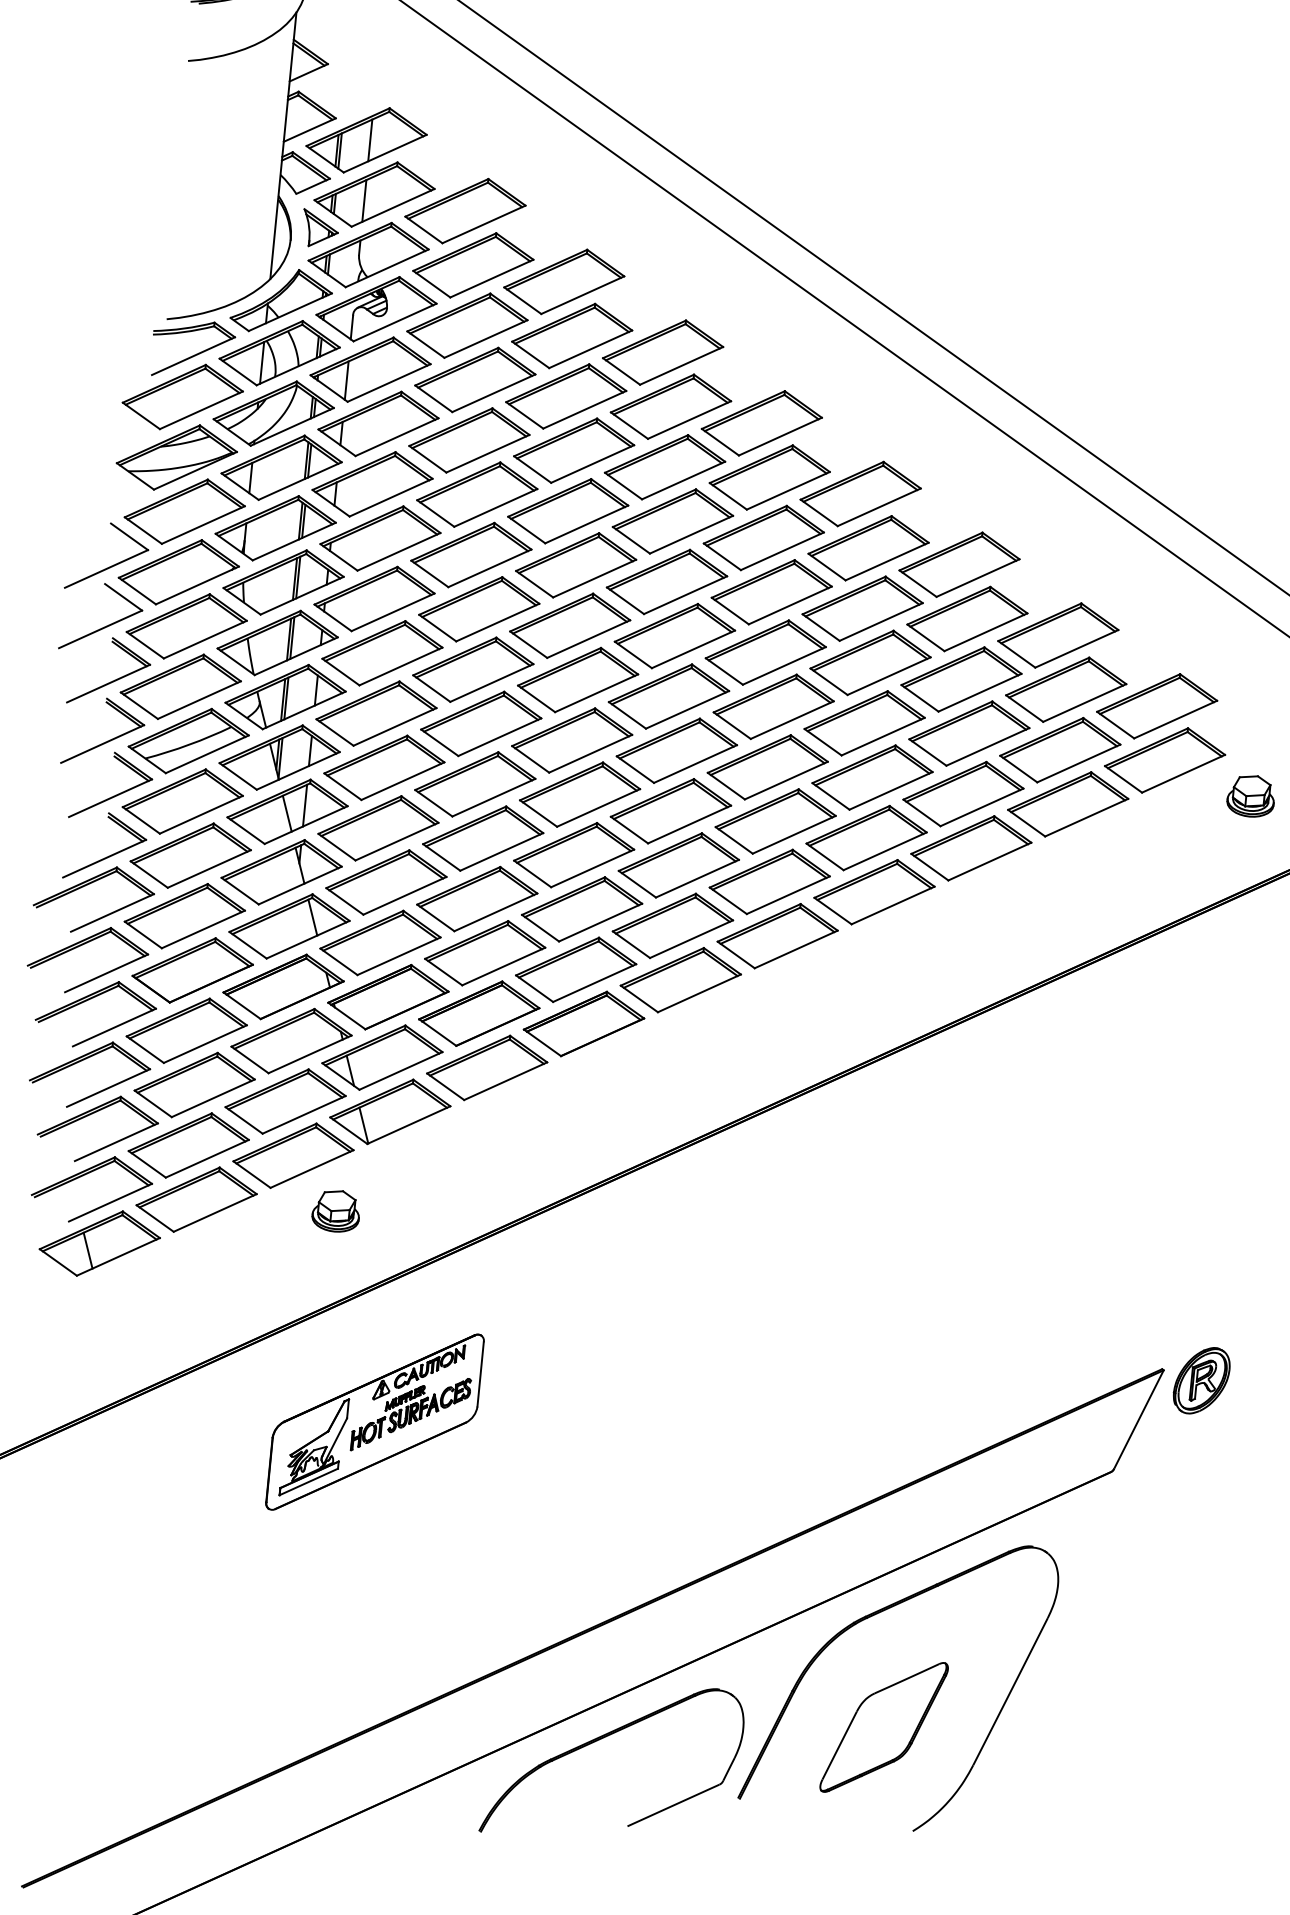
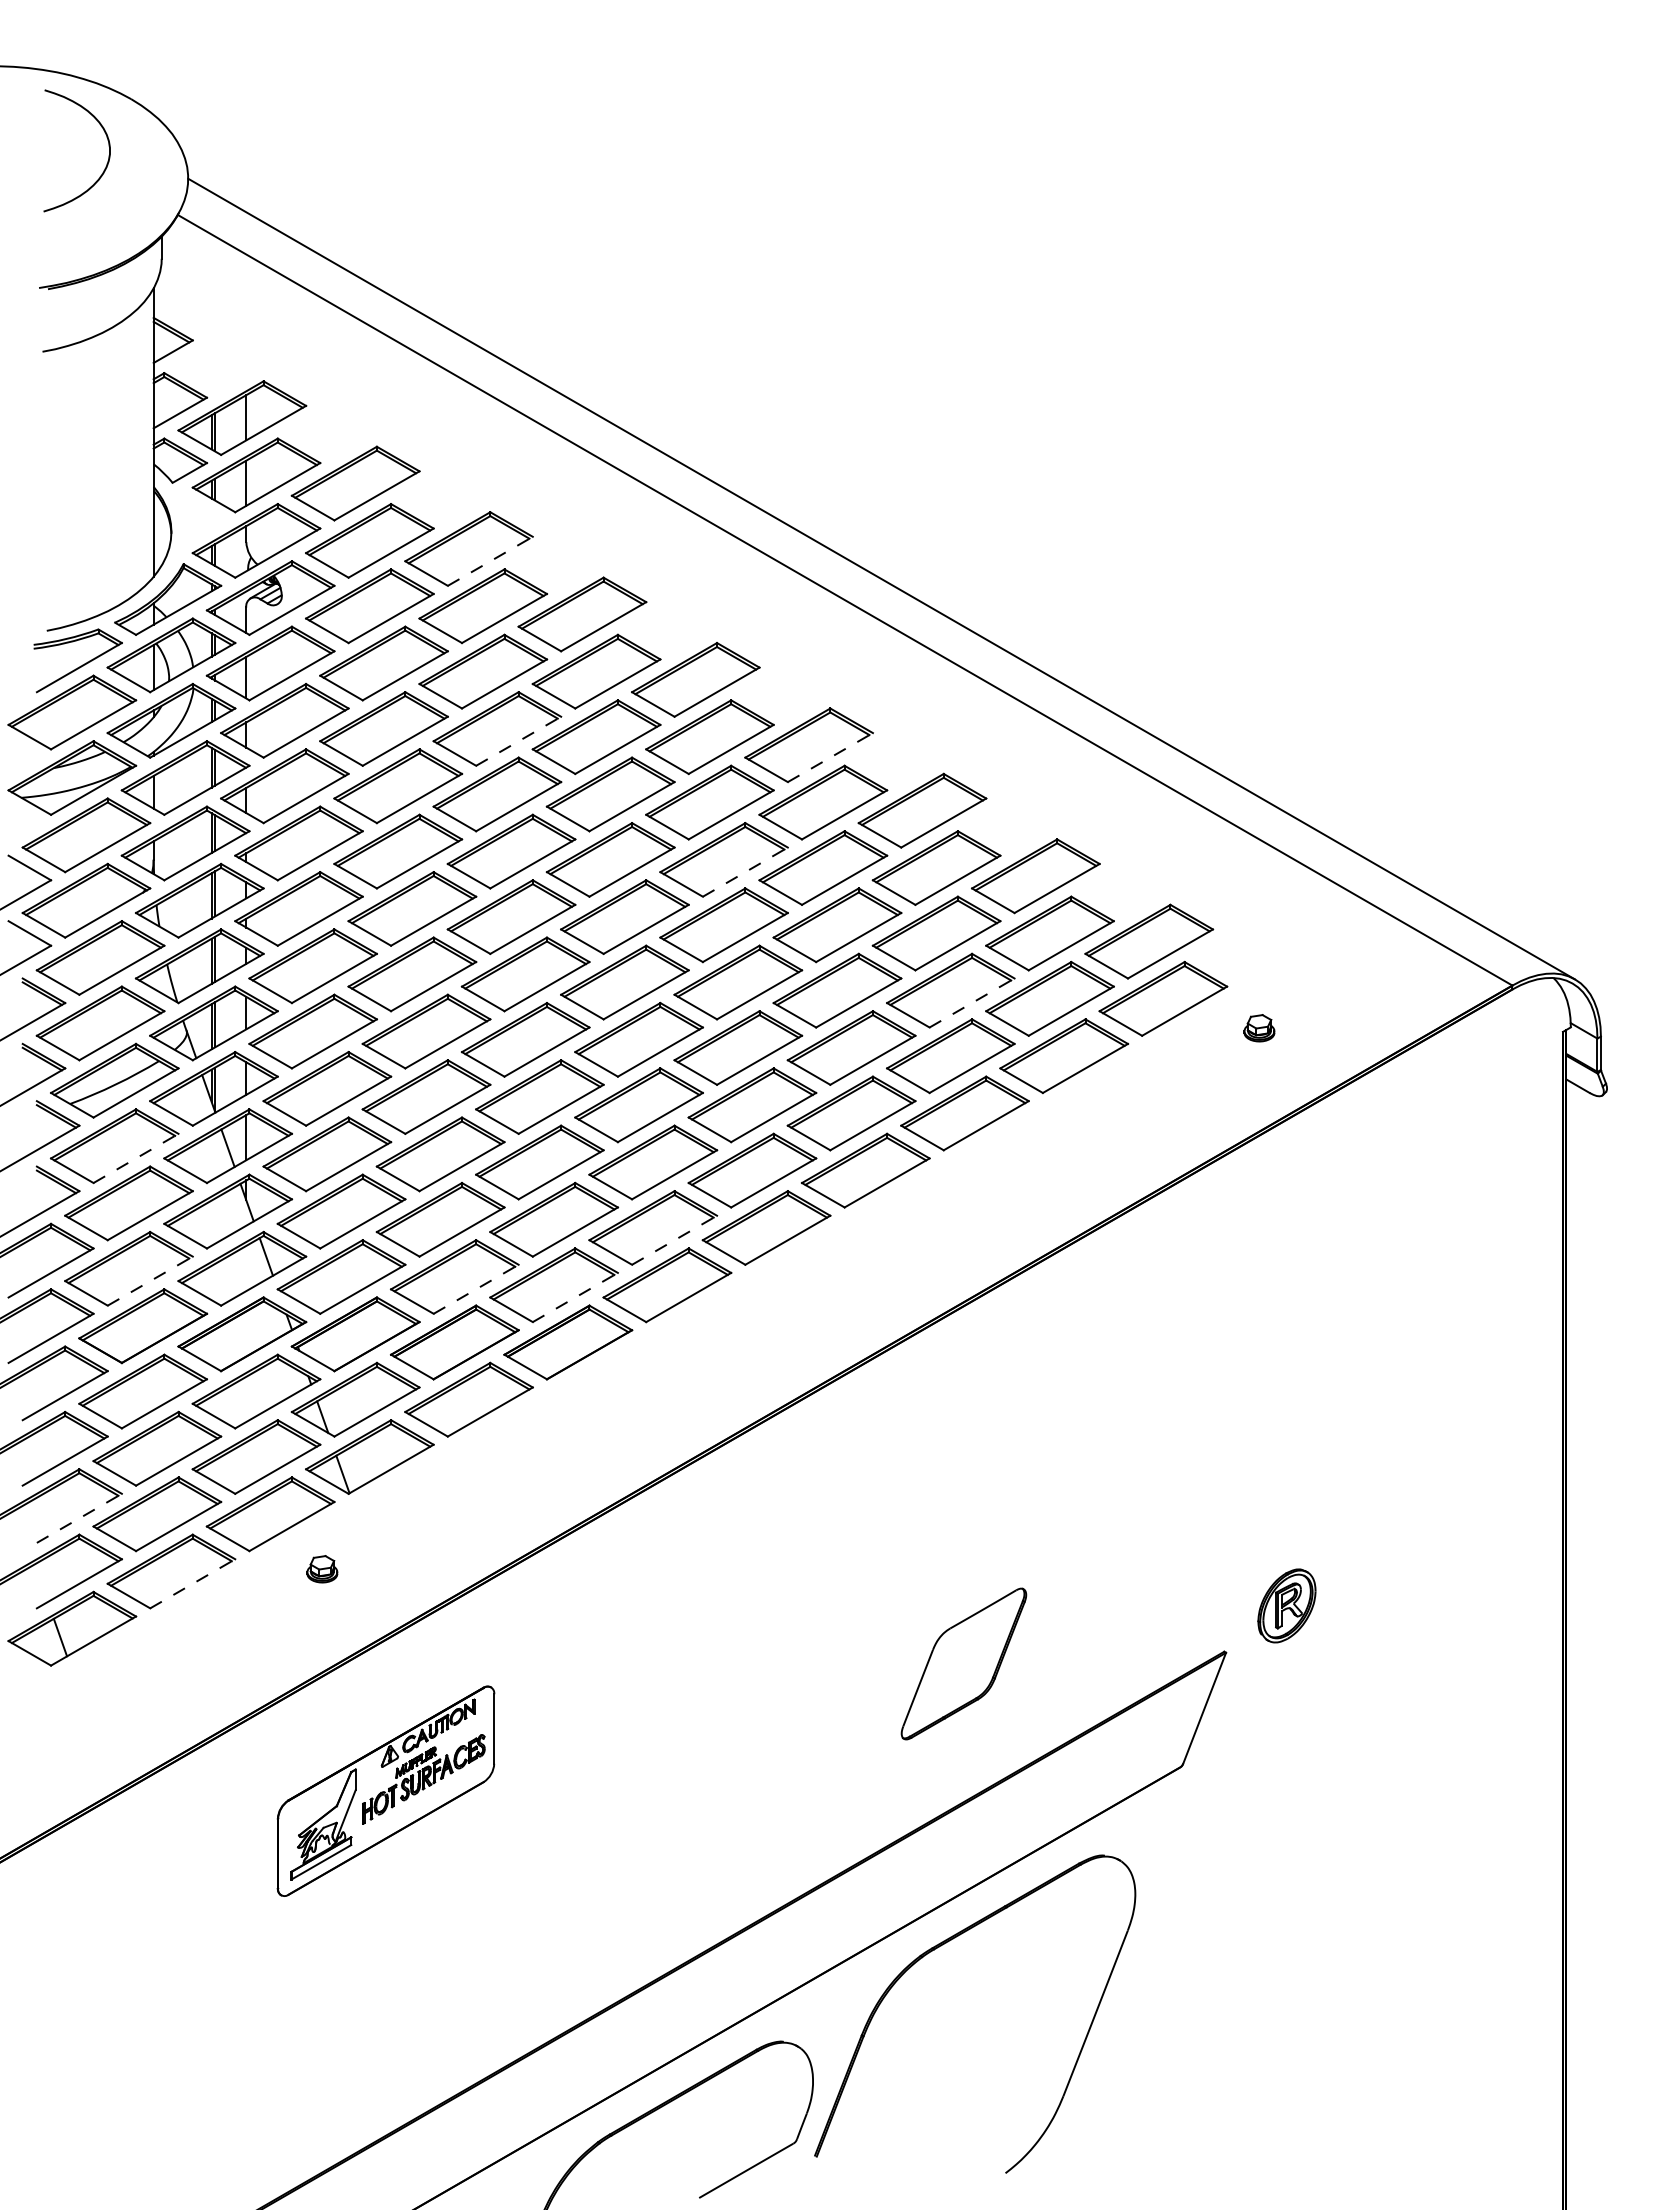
part: (319, 228) -> (201, 517), removed
line: (582, 295) -> (490, 561), solid -> dashed
line: (593, 464) -> (519, 741), solid -> dashed
line: (879, 507) -> (830, 757), solid -> dashed
line: (790, 604) -> (745, 871), solid -> dashed
line: (988, 746) -> (972, 1002), solid -> dashed
part: (1251, 796) -> (1259, 1028), size x0.6
line: (201, 814) -> (136, 1158), solid -> dashed
line: (203, 928) -> (150, 1280), solid -> dashed
line: (691, 939) -> (674, 1240), solid -> dashed
line: (504, 966) -> (476, 1289), solid -> dashed
line: (594, 983) -> (575, 1297), solid -> dashed
line: (116, 1142) -> (79, 1518), solid -> dashed
part: (336, 1211) -> (322, 1569), size x0.6
line: (215, 1212) -> (193, 1583), solid -> dashed
part: (1201, 1380) -> (1286, 1605), moved
part: (883, 1726) -> (963, 1663), moved

